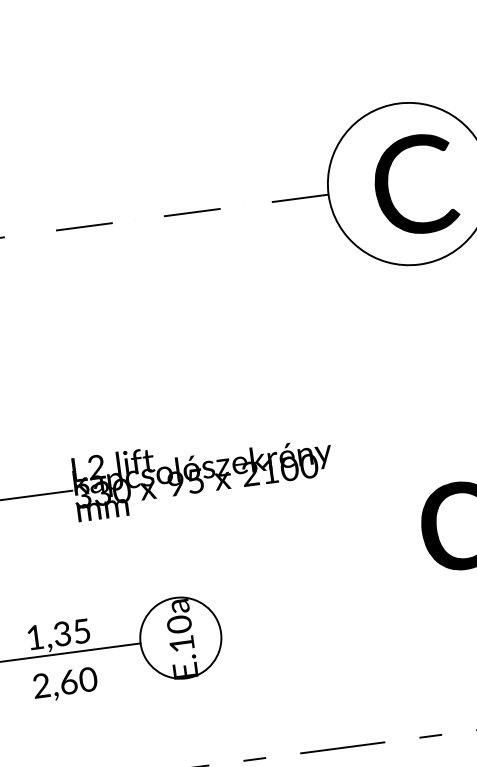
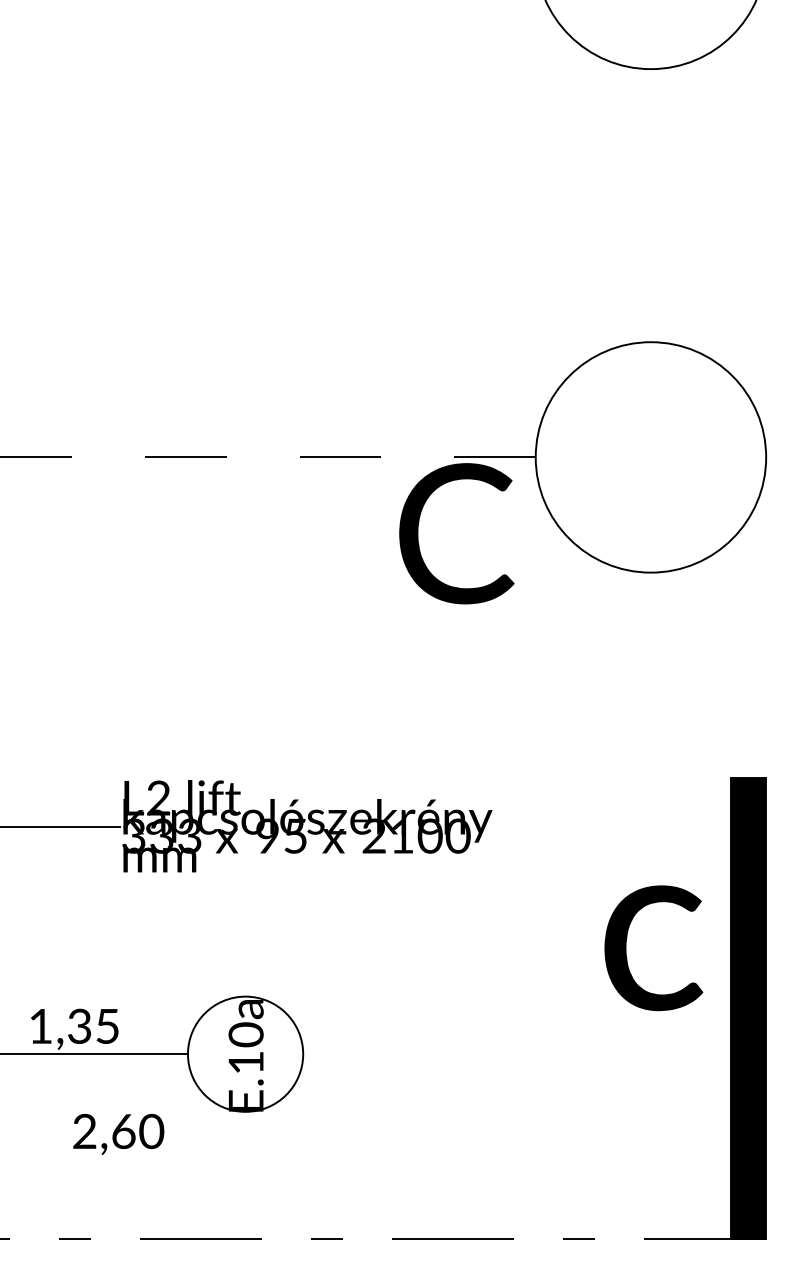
text: (415, 184) -> (456, 533), moved
text: (121, 491) -> (189, 836), 330 -> 333
text: (65, 684) -> (118, 1133), moved

